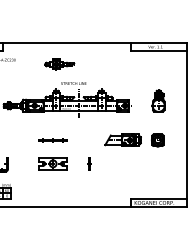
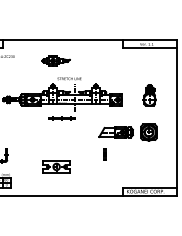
line: (52, 140) -> (61, 118), moved
part: (157, 140) -> (148, 132), size x1.4
part: (52, 163) -> (56, 166), moved
part: (89, 163) -> (105, 154), moved

